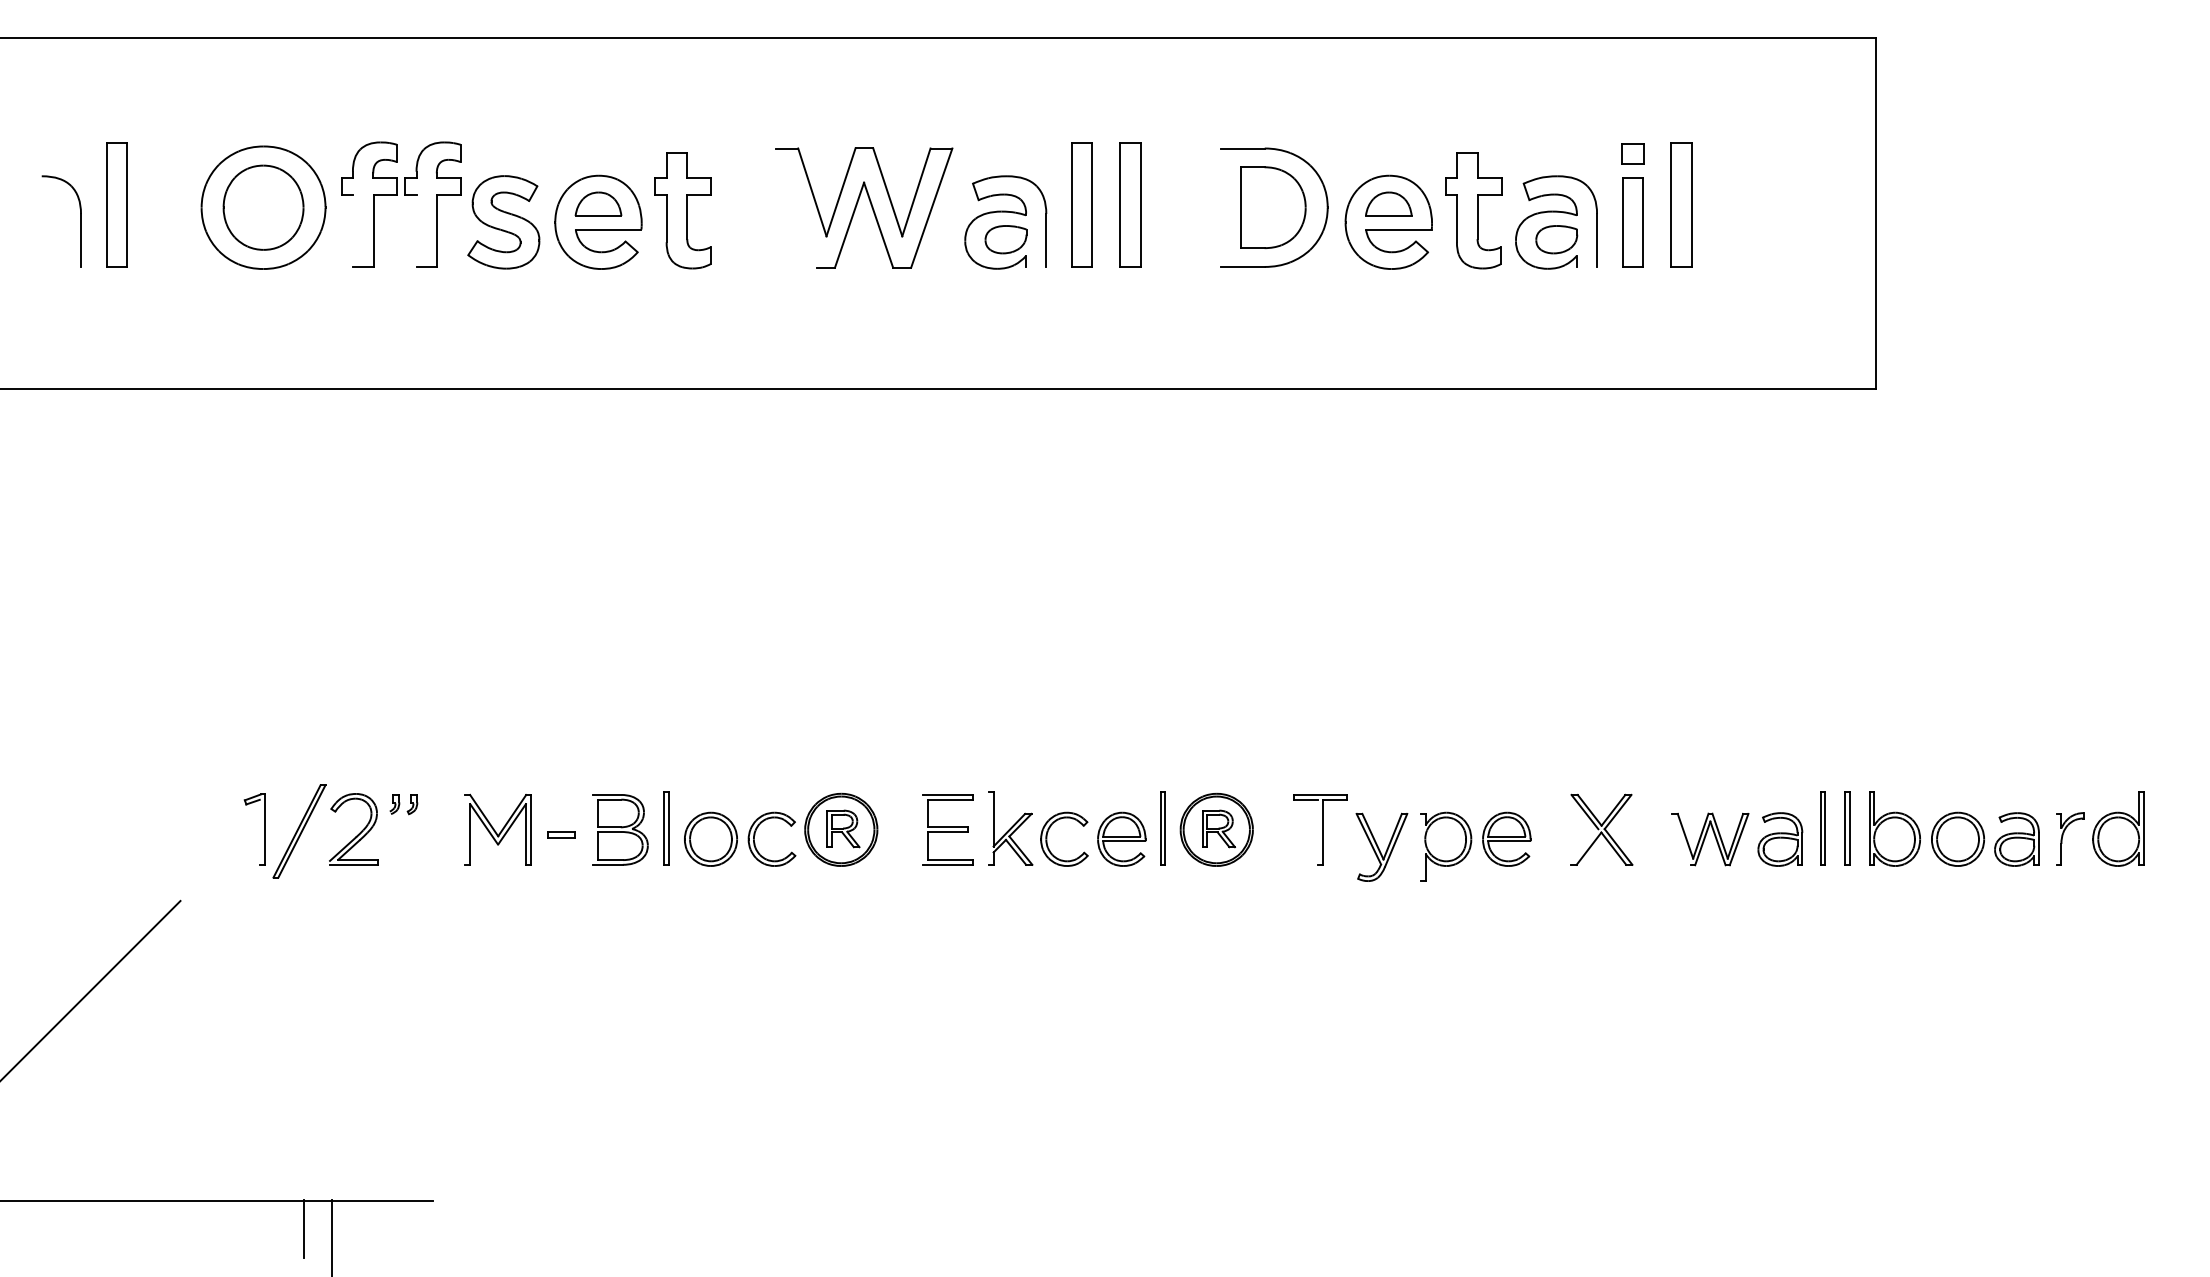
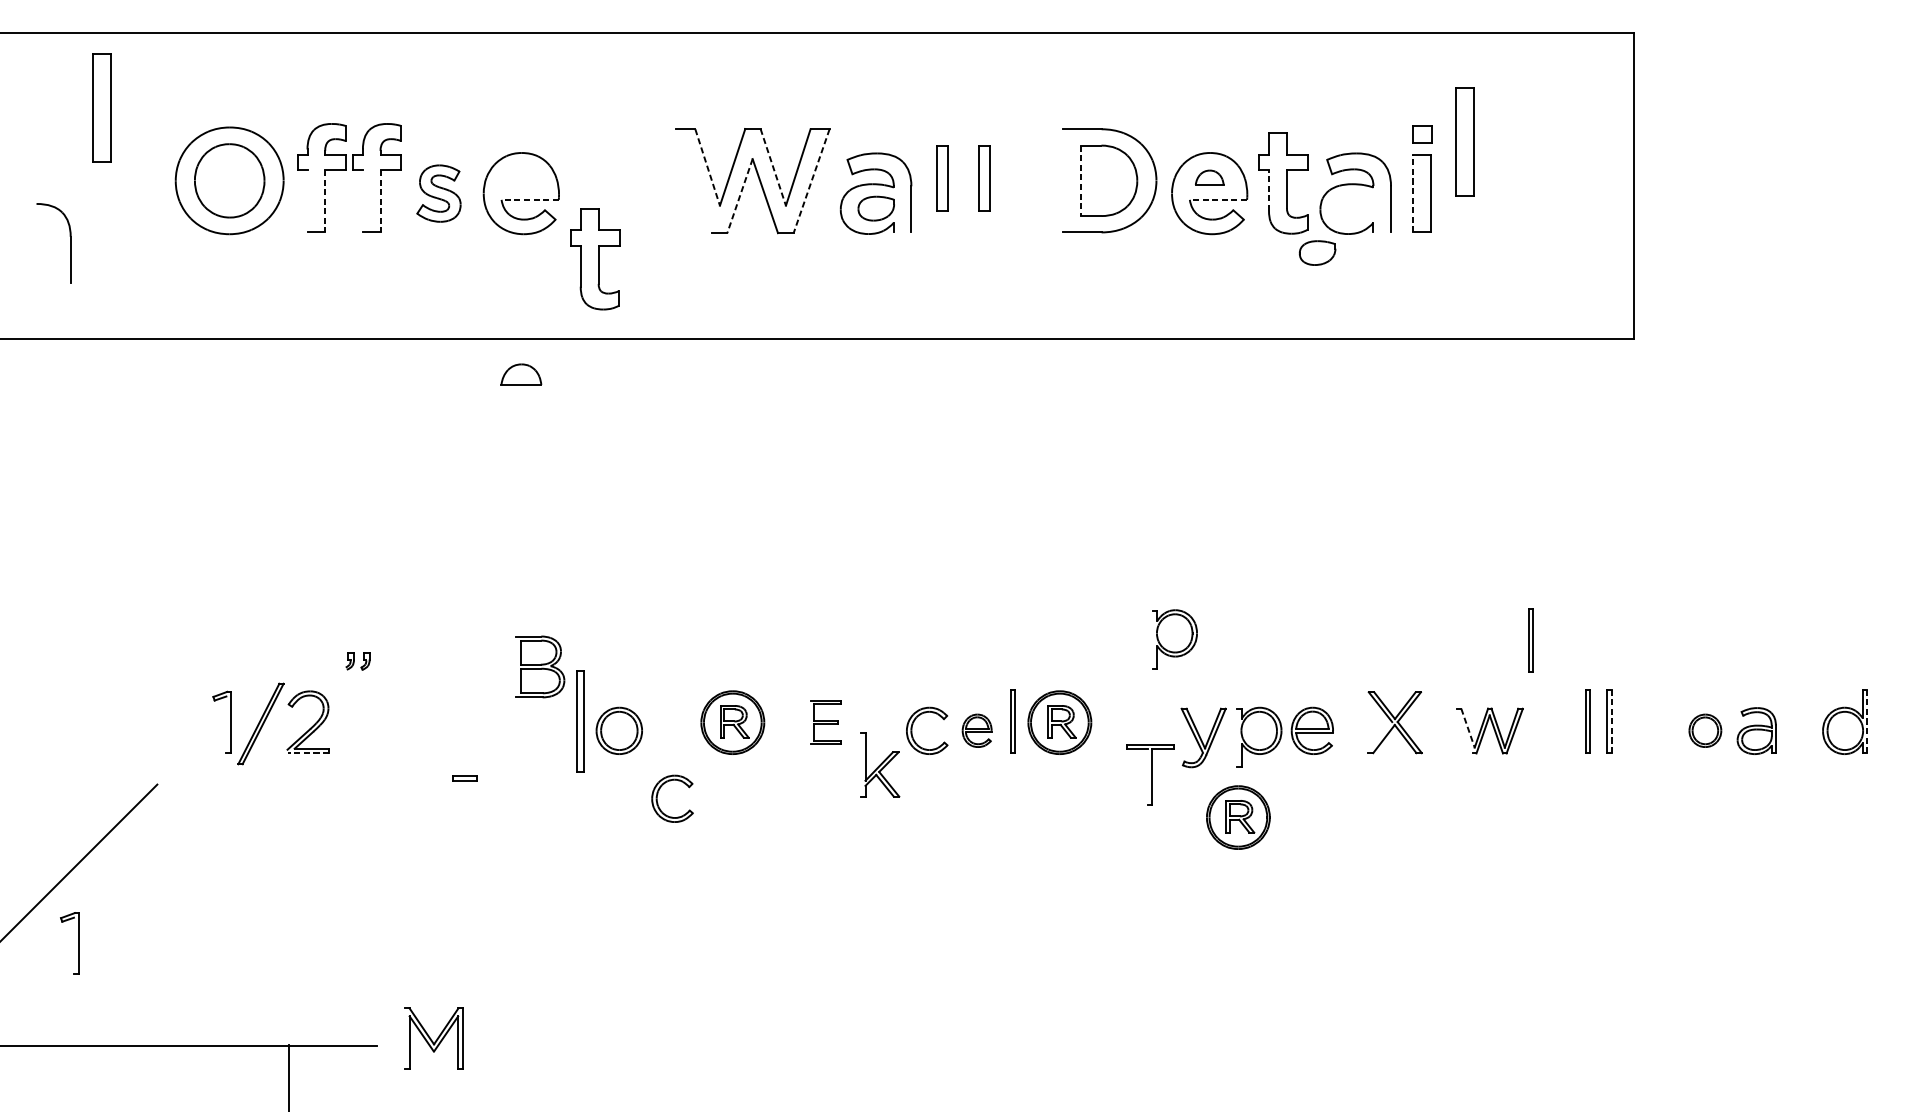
line: (812, 192) -> (707, 167), solid -> dashed
line: (887, 192) -> (773, 167), solid -> dashed
part: (598, 203) -> (521, 373), moved
part: (1388, 203) -> (1209, 177), size x0.7
part: (116, 204) -> (101, 107), moved
part: (1081, 204) -> (942, 178), size x0.6
part: (1130, 204) -> (984, 178), size x0.6
part: (1681, 204) -> (1465, 141), moved
line: (931, 208) -> (811, 181), solid -> dashed
line: (1241, 208) -> (1081, 181), solid -> dashed
part: (682, 210) -> (594, 259), moved
line: (1456, 218) -> (1268, 190), solid -> dashed
part: (80, 221) -> (70, 243), moved
part: (503, 222) -> (438, 193), size x0.7
line: (1622, 222) -> (1413, 193), solid -> dashed
line: (849, 225) -> (739, 196), solid -> dashed
line: (608, 229) -> (530, 199), solid -> dashed
line: (1398, 229) -> (1218, 199), solid -> dashed
line: (373, 231) -> (325, 201), solid -> dashed
line: (437, 231) -> (381, 201), solid -> dashed
part: (1556, 239) -> (1317, 252), moved
part: (1349, 734) -> (1175, 639), added
part: (1757, 735) -> (1530, 640), added
part: (403, 804) -> (357, 661), moved
line: (1850, 827) -> (1611, 720), solid -> dashed
part: (666, 828) -> (580, 721), size x1.6
part: (1010, 828) -> (880, 765), moved
part: (1894, 828) -> (1650, 721), removed
line: (2143, 828) -> (1866, 721), solid -> dashed
part: (497, 829) -> (433, 1038), moved
part: (620, 829) -> (540, 666), moved
part: (947, 829) -> (825, 722), size x0.7
part: (1320, 829) -> (1150, 774), moved
part: (561, 834) -> (464, 778), moved
part: (755, 835) -> (658, 795), moved
line: (1685, 836) -> (1468, 728), solid -> dashed
part: (2063, 836) -> (1797, 728), removed
part: (1121, 838) -> (976, 730), size x0.7
part: (1957, 838) -> (1704, 730), size x0.7
part: (1780, 839) -> (1550, 731), removed
line: (353, 864) -> (308, 752), solid -> dashed
part: (1421, 938) -> (1238, 817), added
part: (89, 1083) -> (78, 943), added
line: (304, 1228) -> (265, 1069), removed

